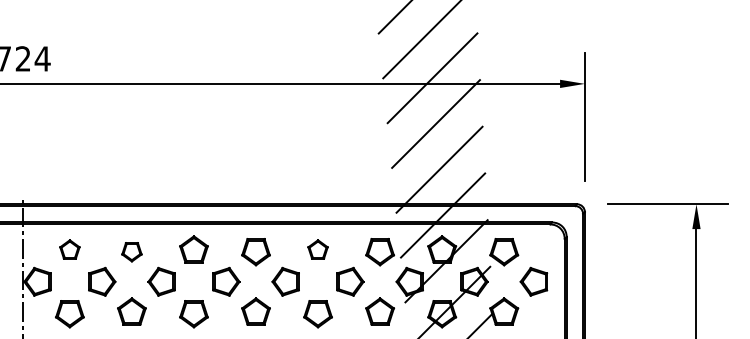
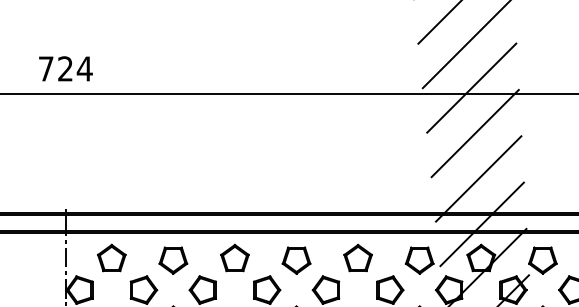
part: (69, 249) -> (111, 258), size x1.43
part: (317, 249) -> (357, 258), size x1.43
part: (131, 252) -> (172, 261), size x1.43

